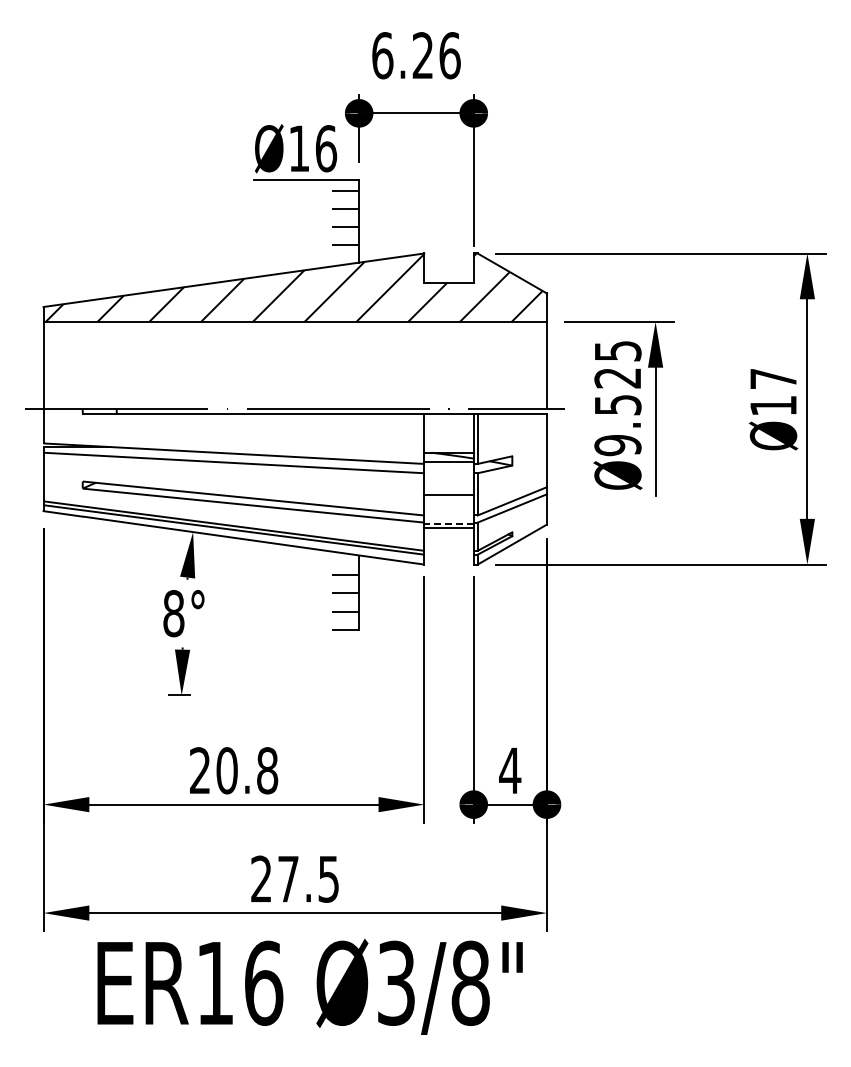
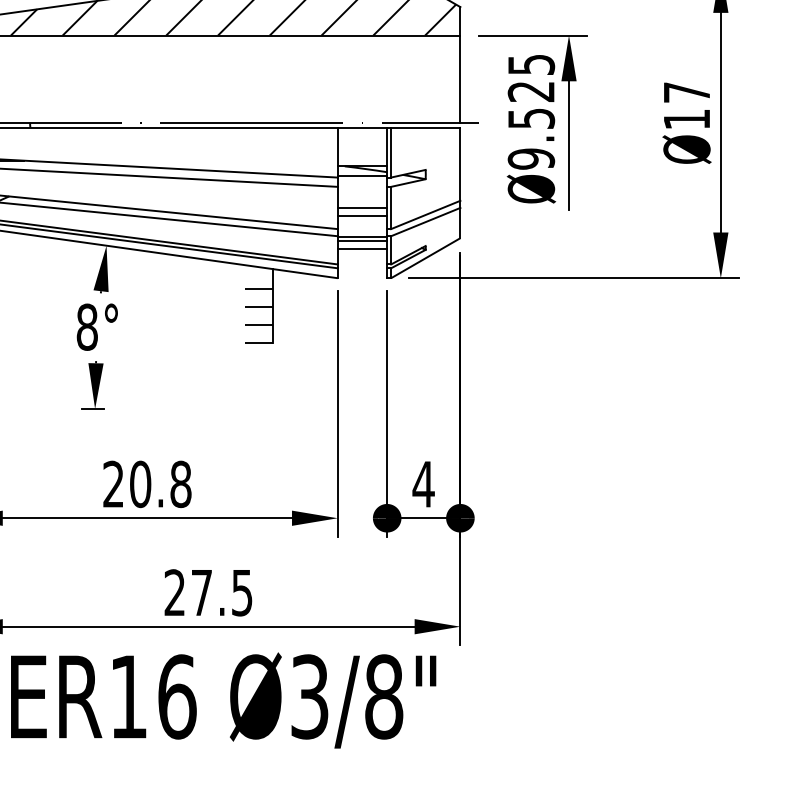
line: (448, 501) -> (361, 215), added
line: (449, 523) -> (362, 237), dashed -> solid
line: (448, 535) -> (361, 249), added

